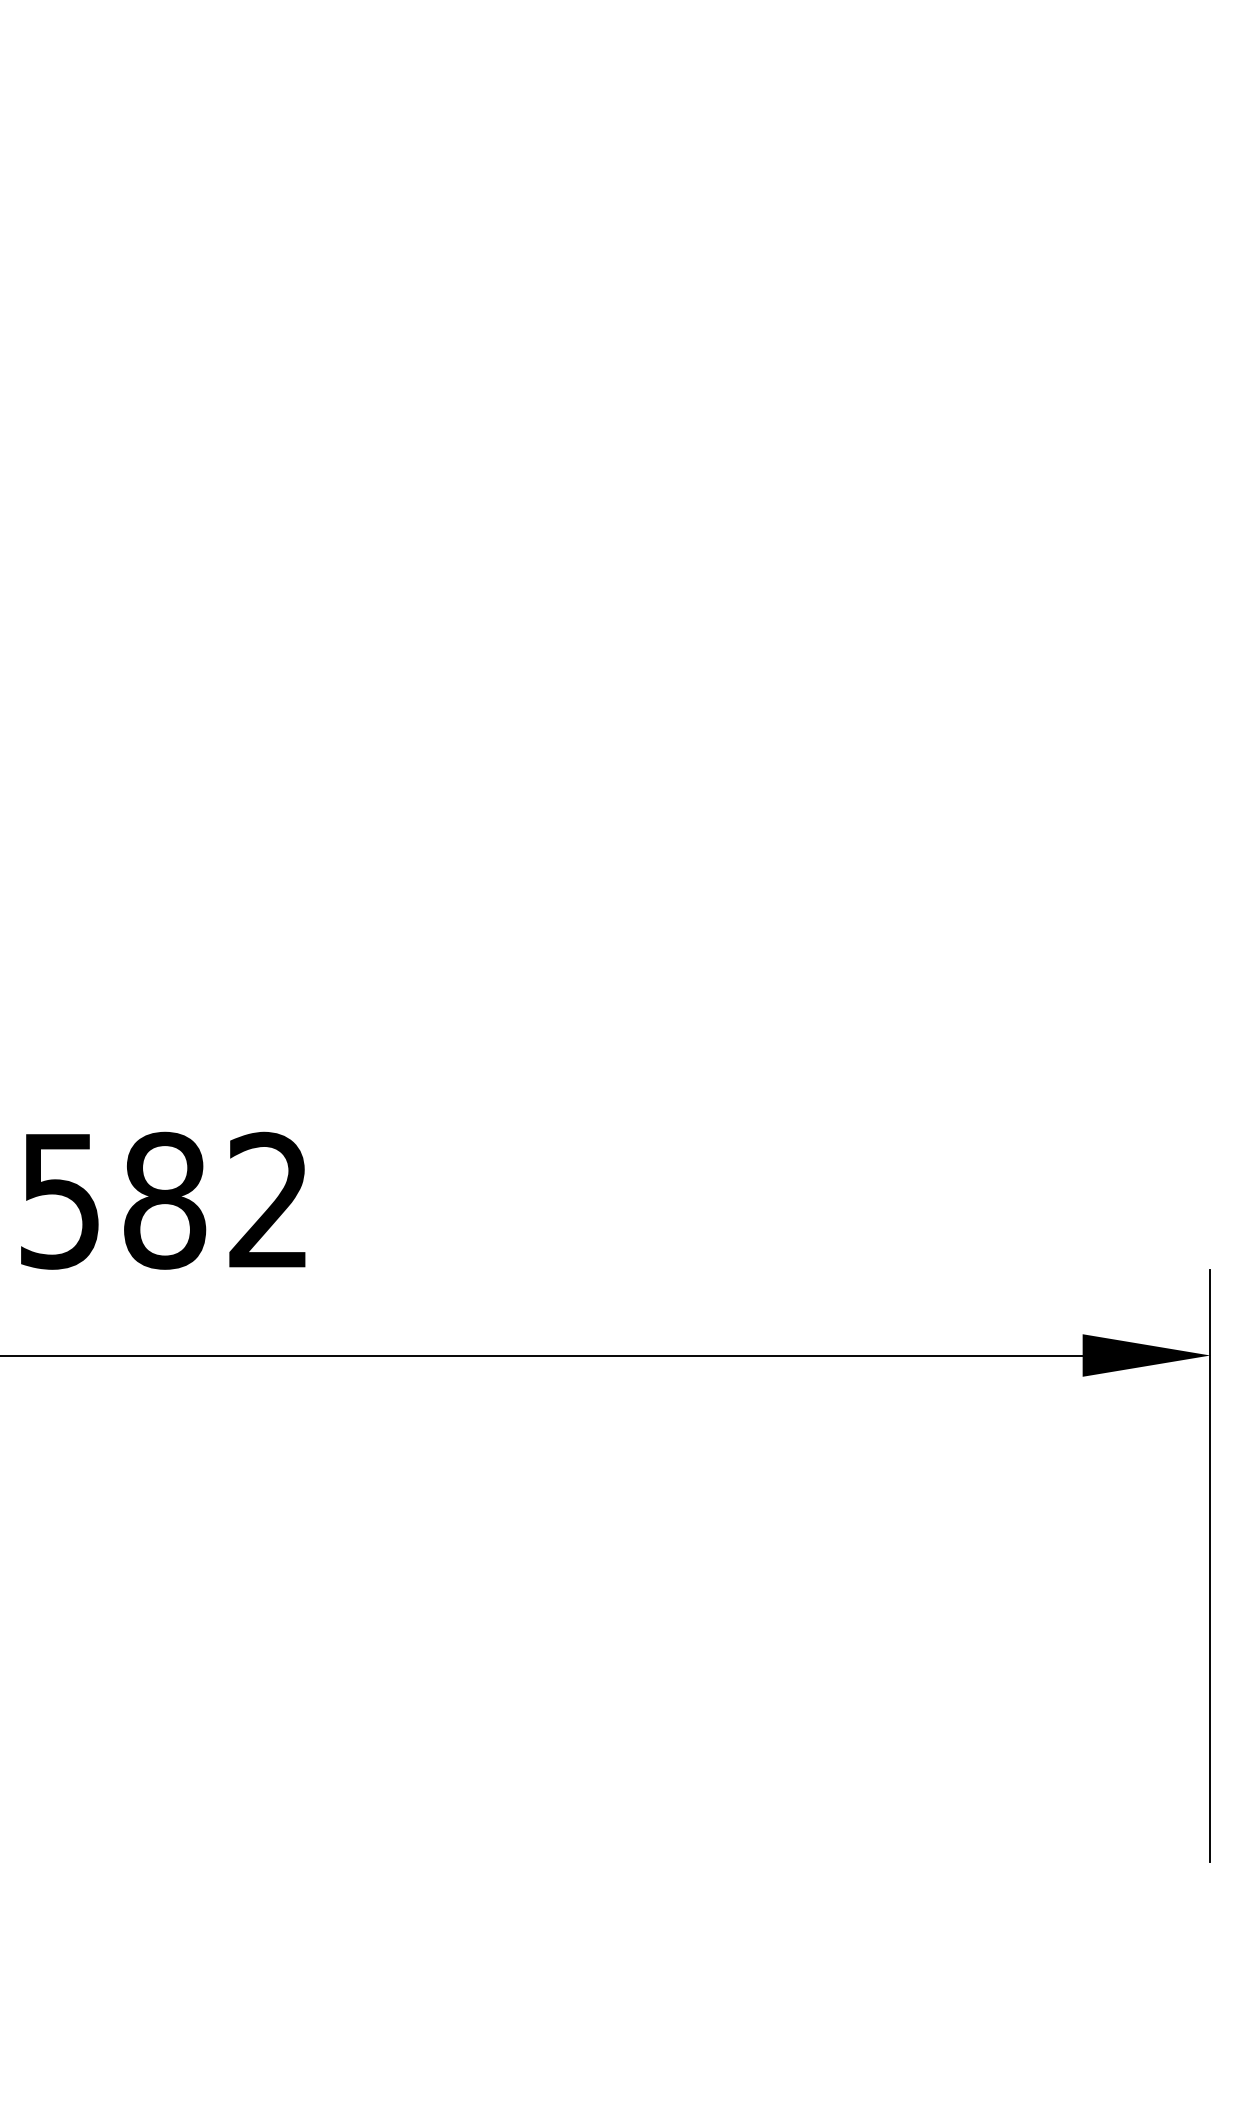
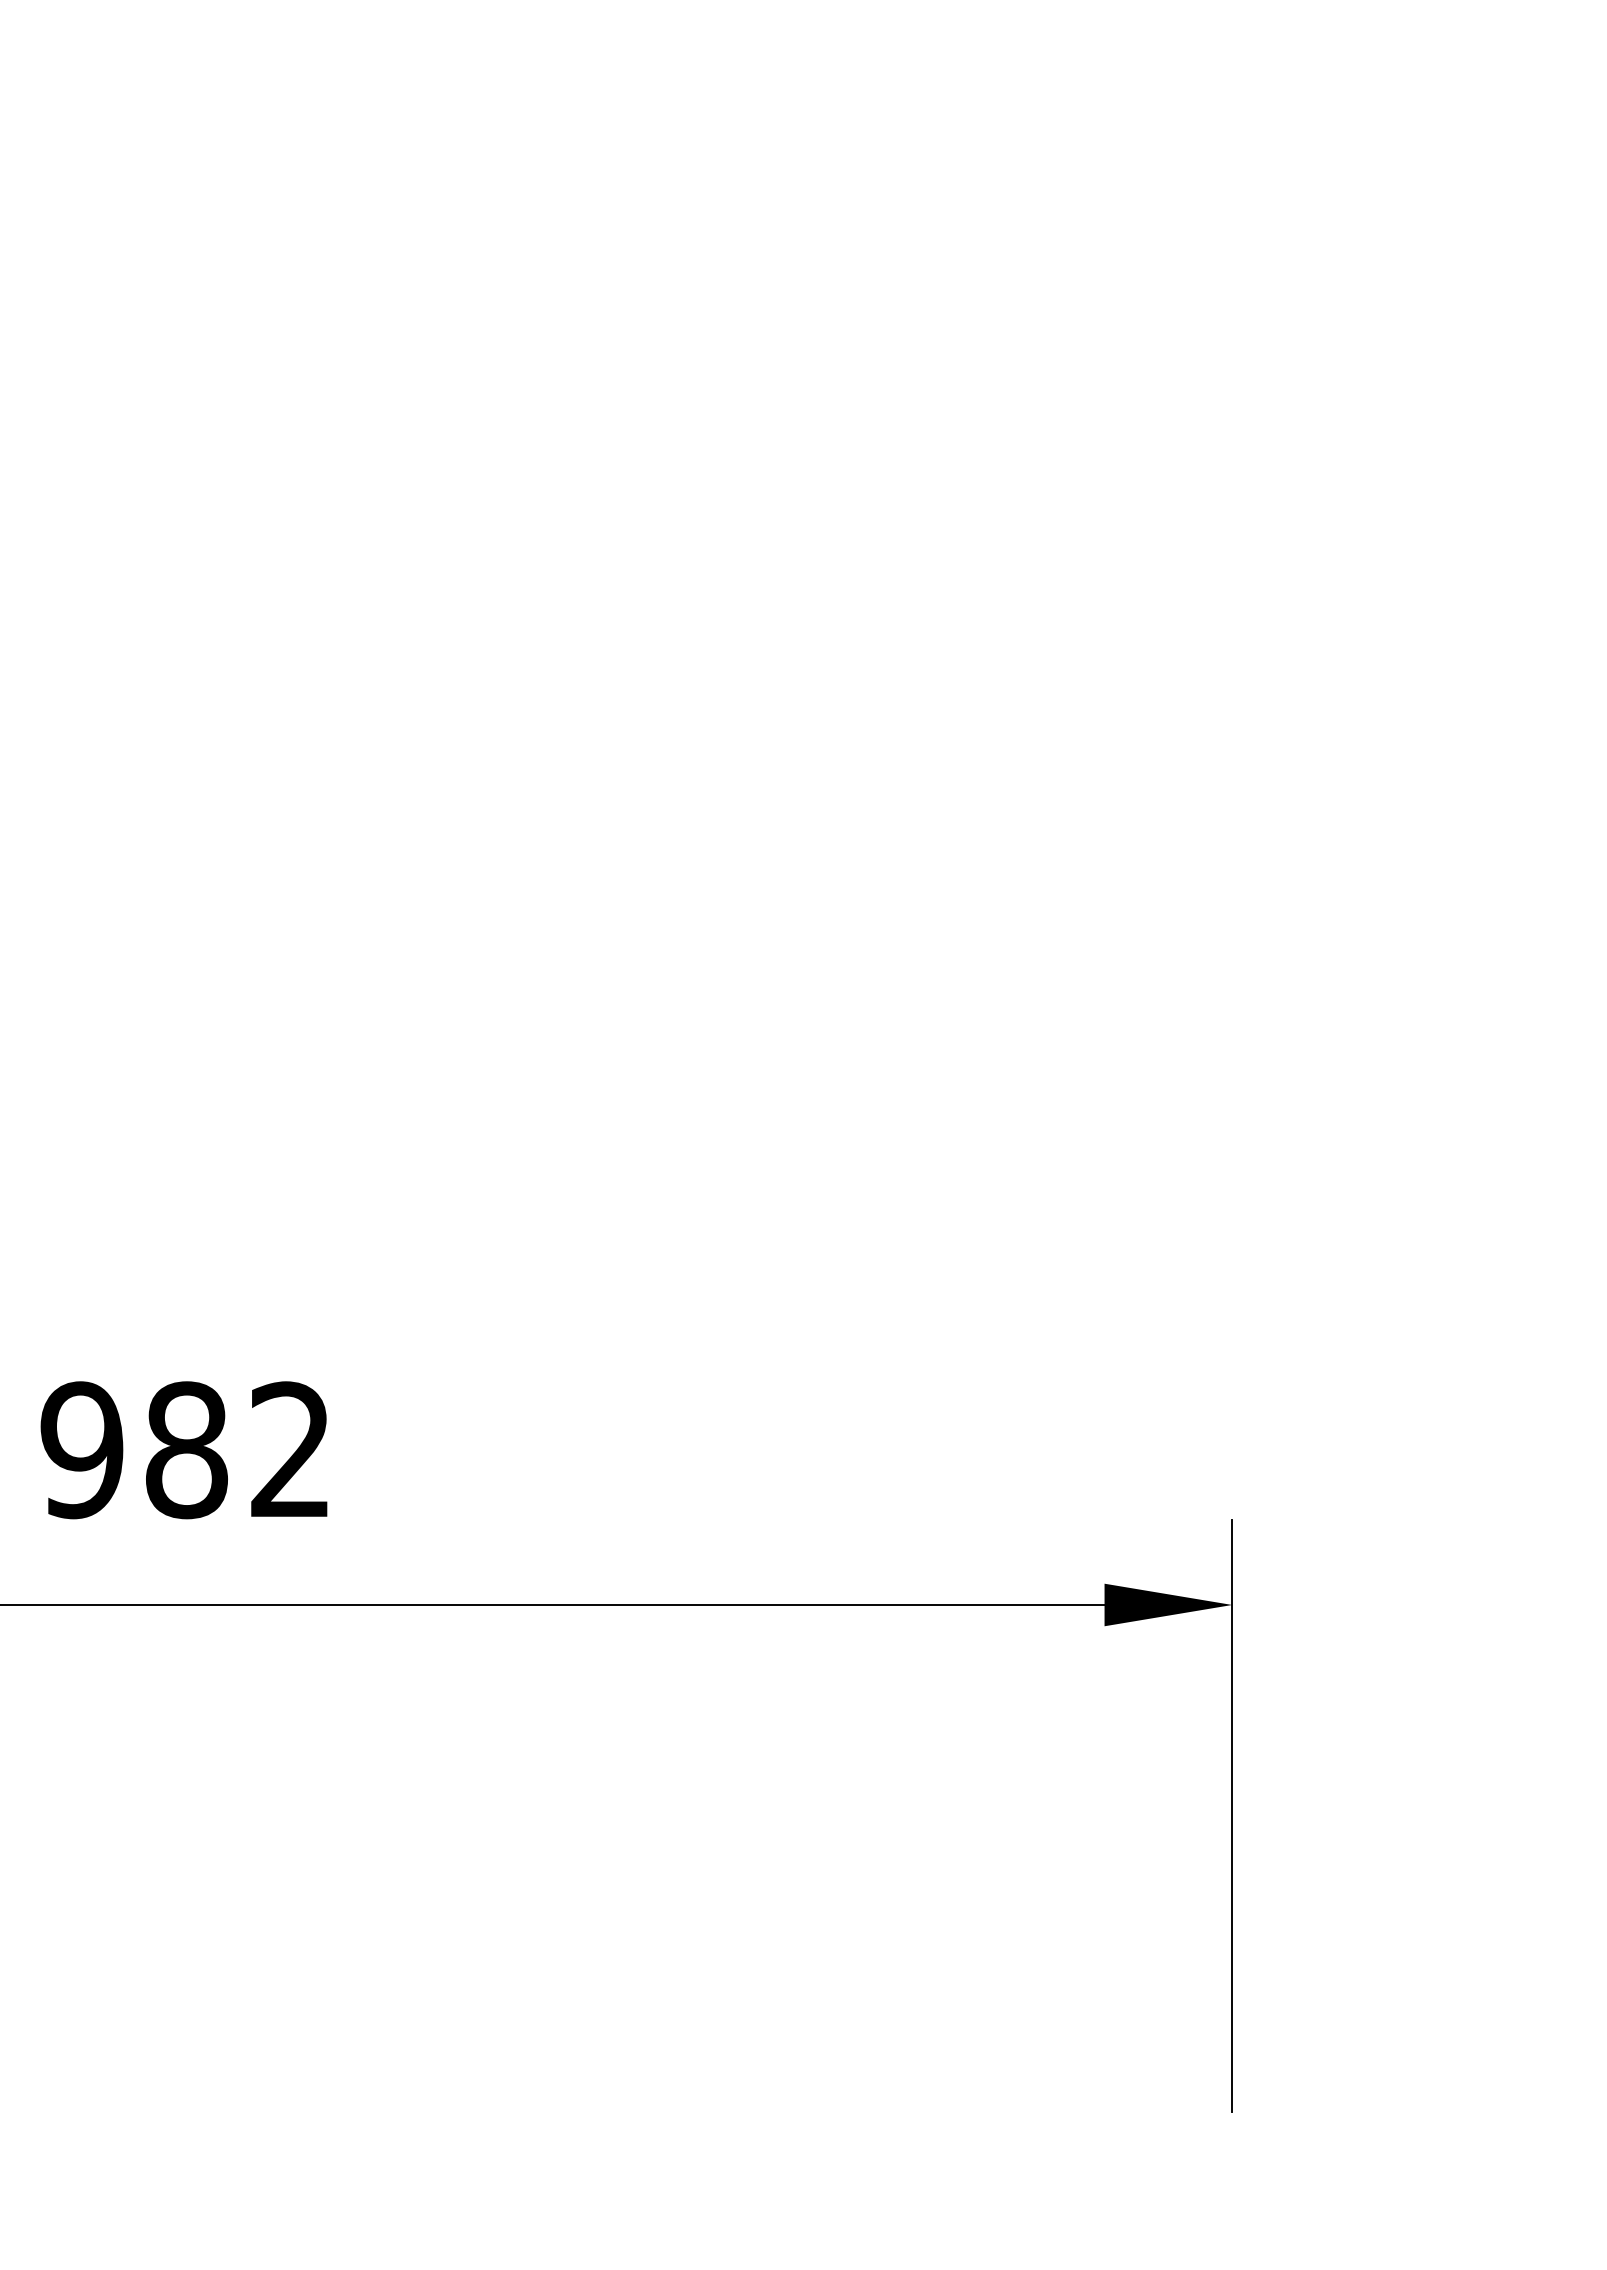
text: (59, 1201) -> (81, 1450), 582 -> 982

